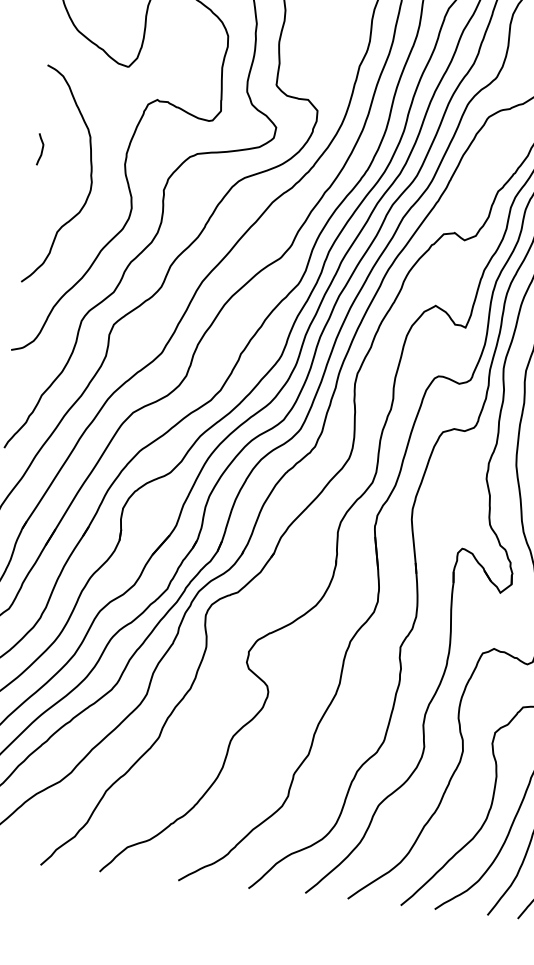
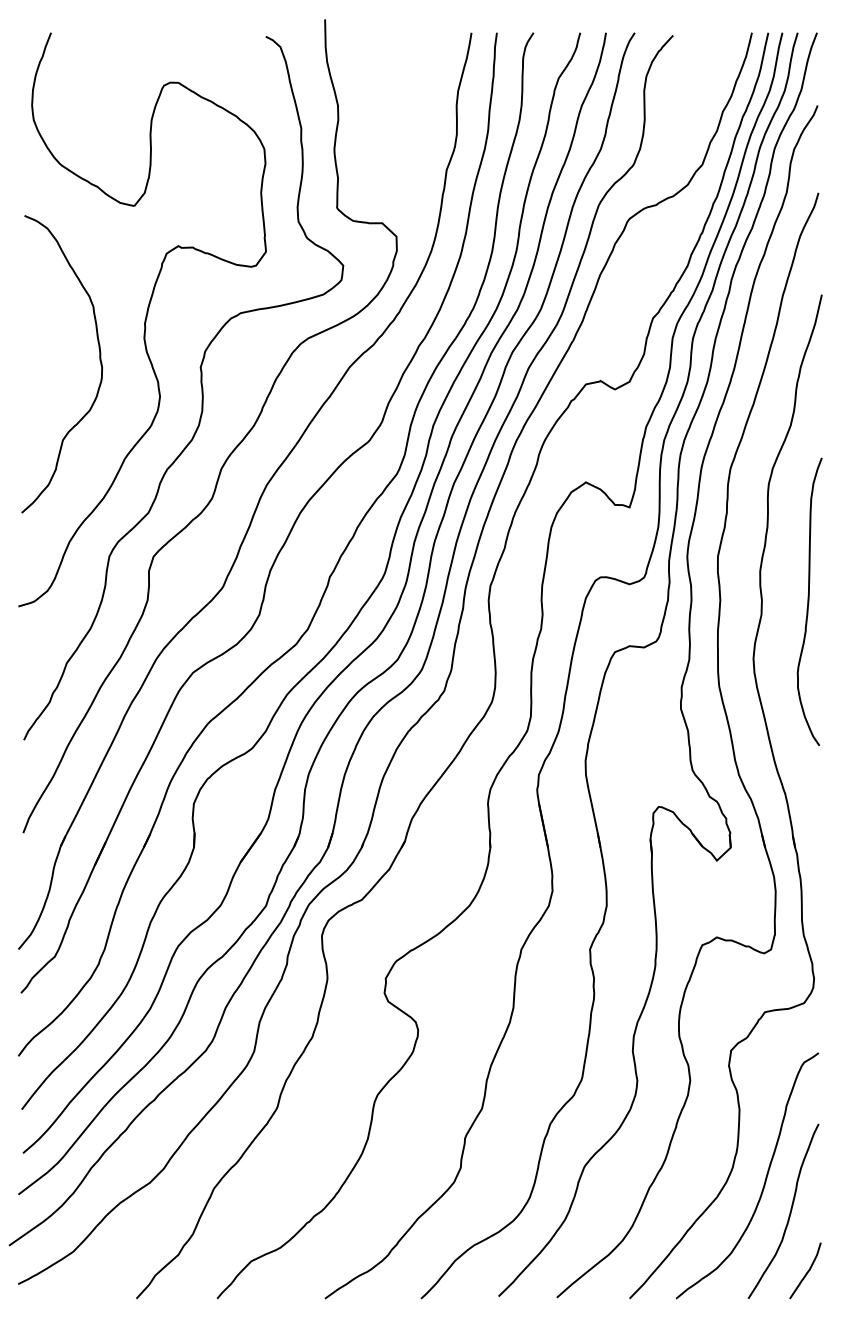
curve: (41, 149) -> (29, 330), removed

